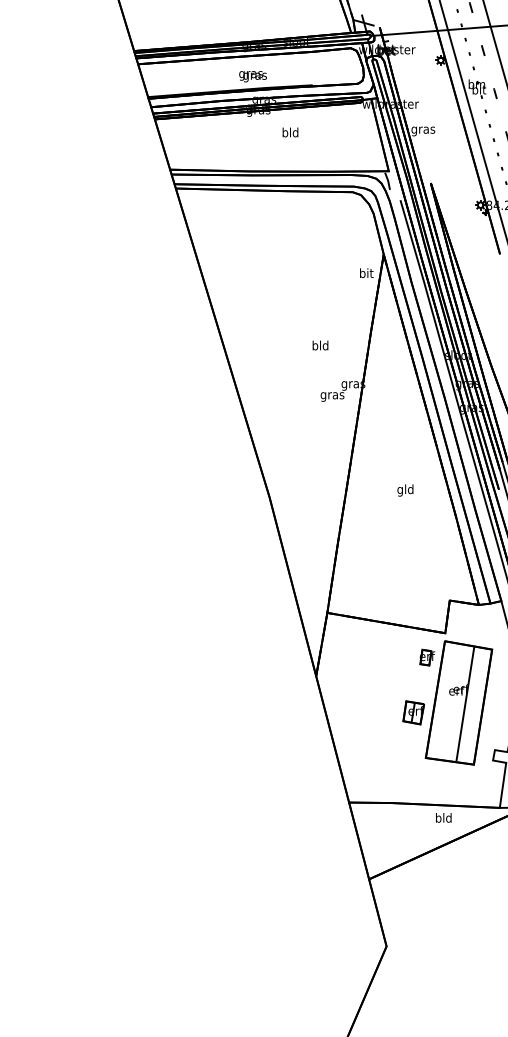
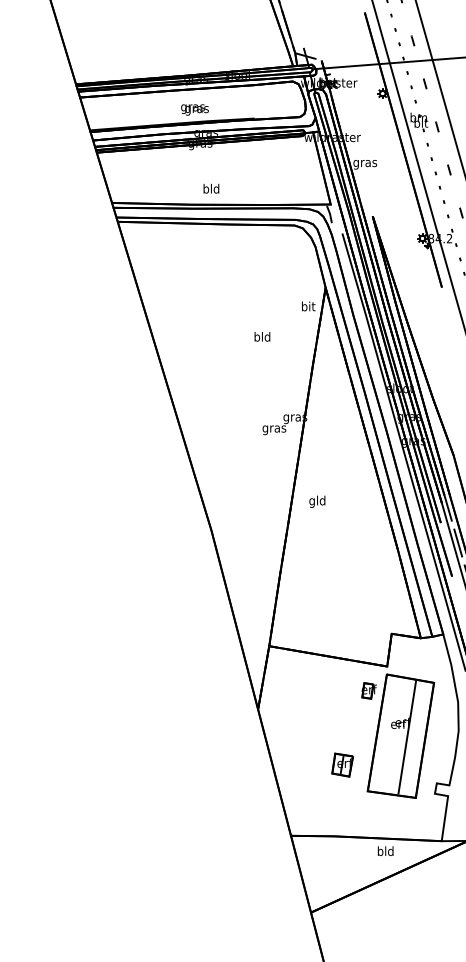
text: (290, 132) -> (211, 188), moved
text: (320, 345) -> (262, 336), moved
text: (405, 490) -> (317, 501), moved
part: (413, 712) -> (342, 764), moved

